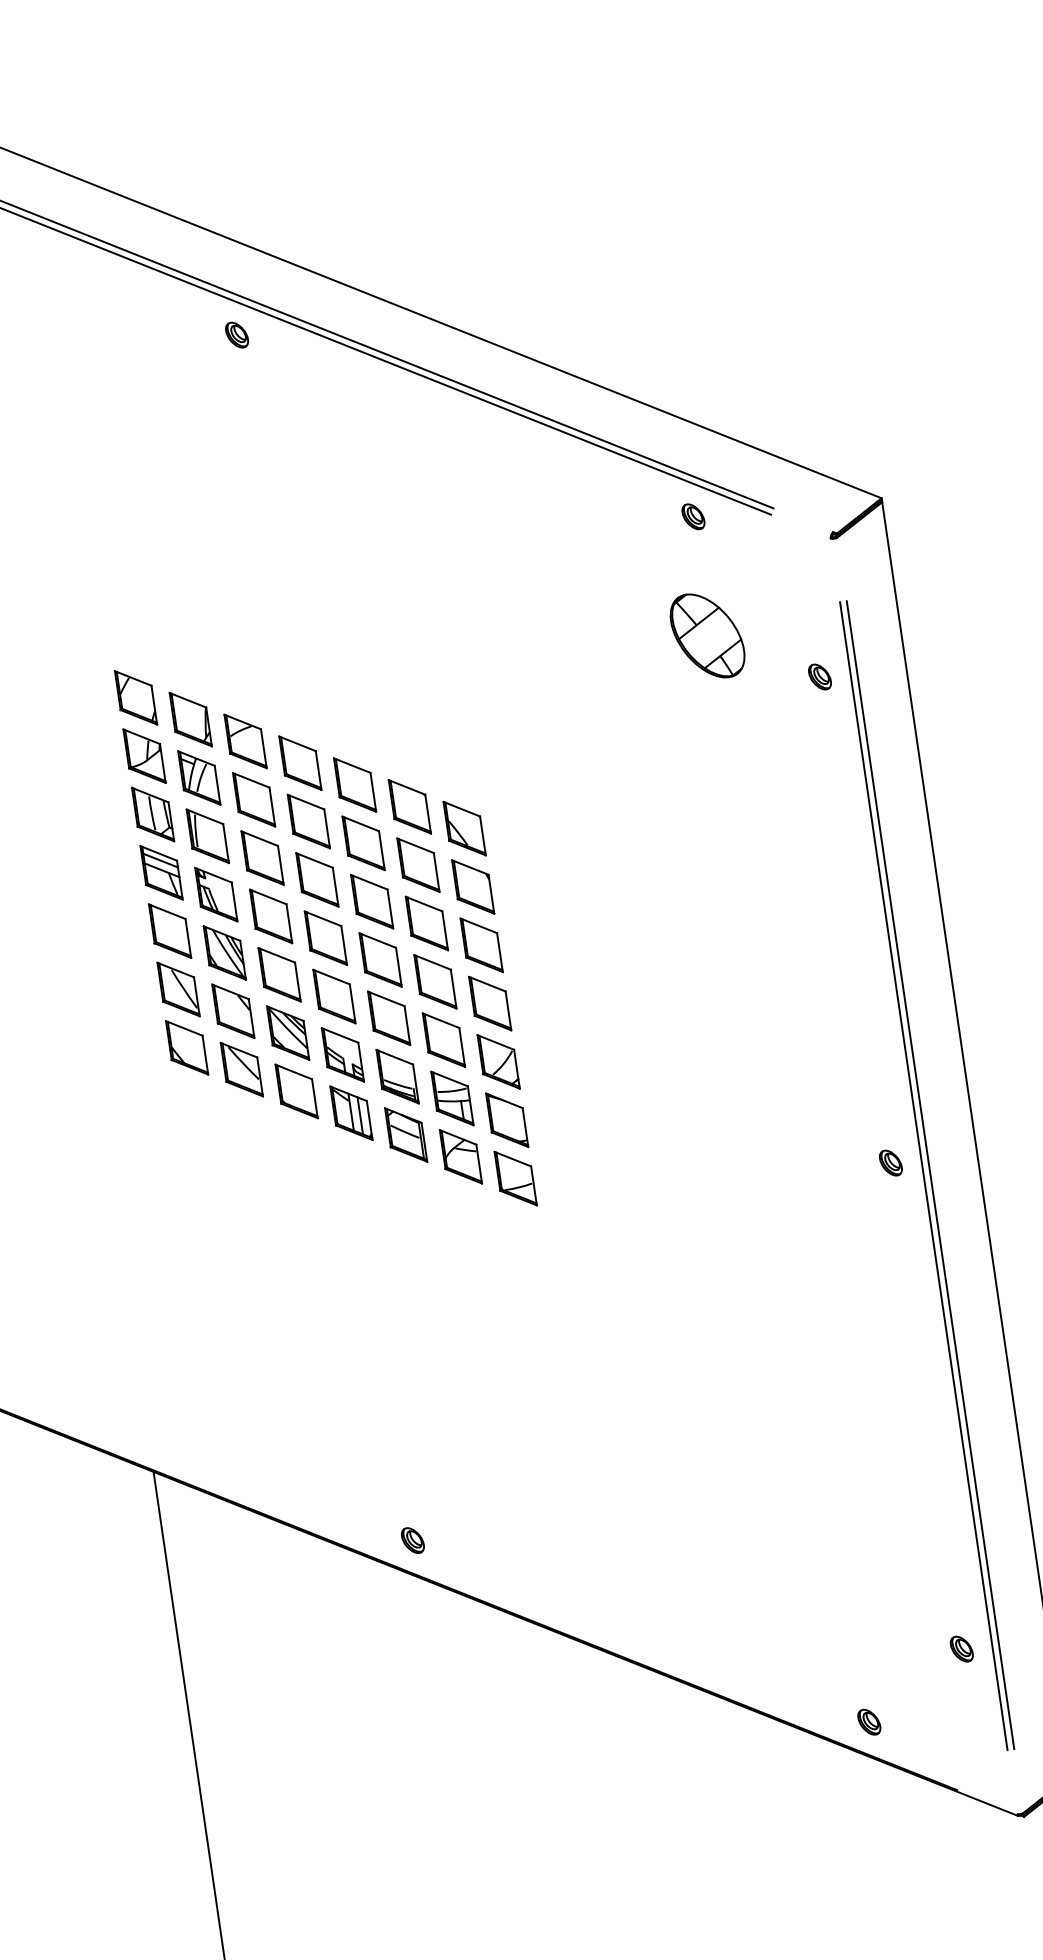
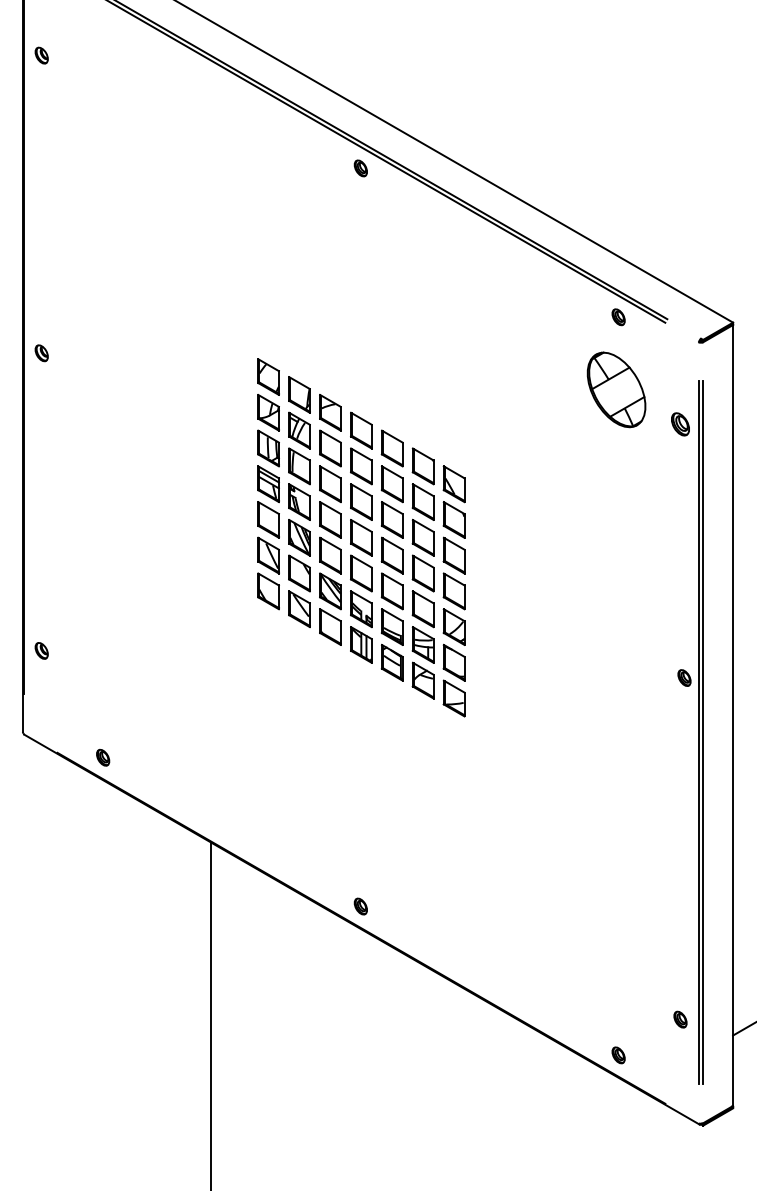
part: (707, 635) -> (616, 389), size x1.4
part: (820, 677) -> (680, 424), size x1.4
part: (890, 1162) -> (684, 677), moved

